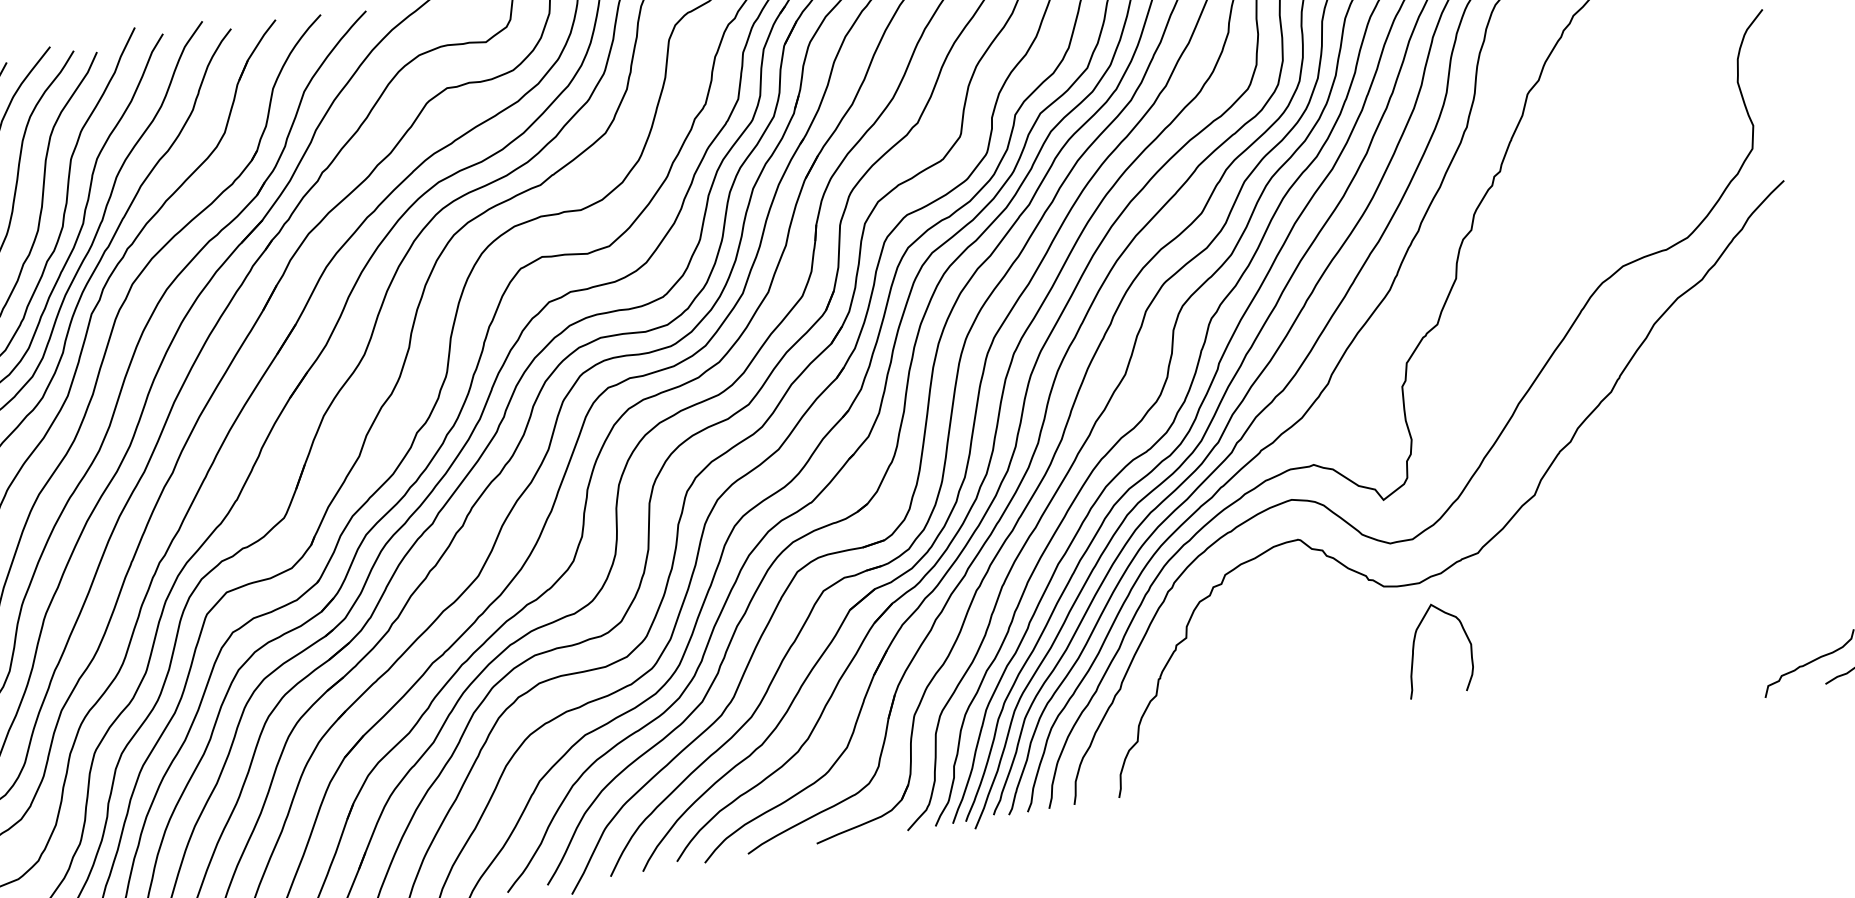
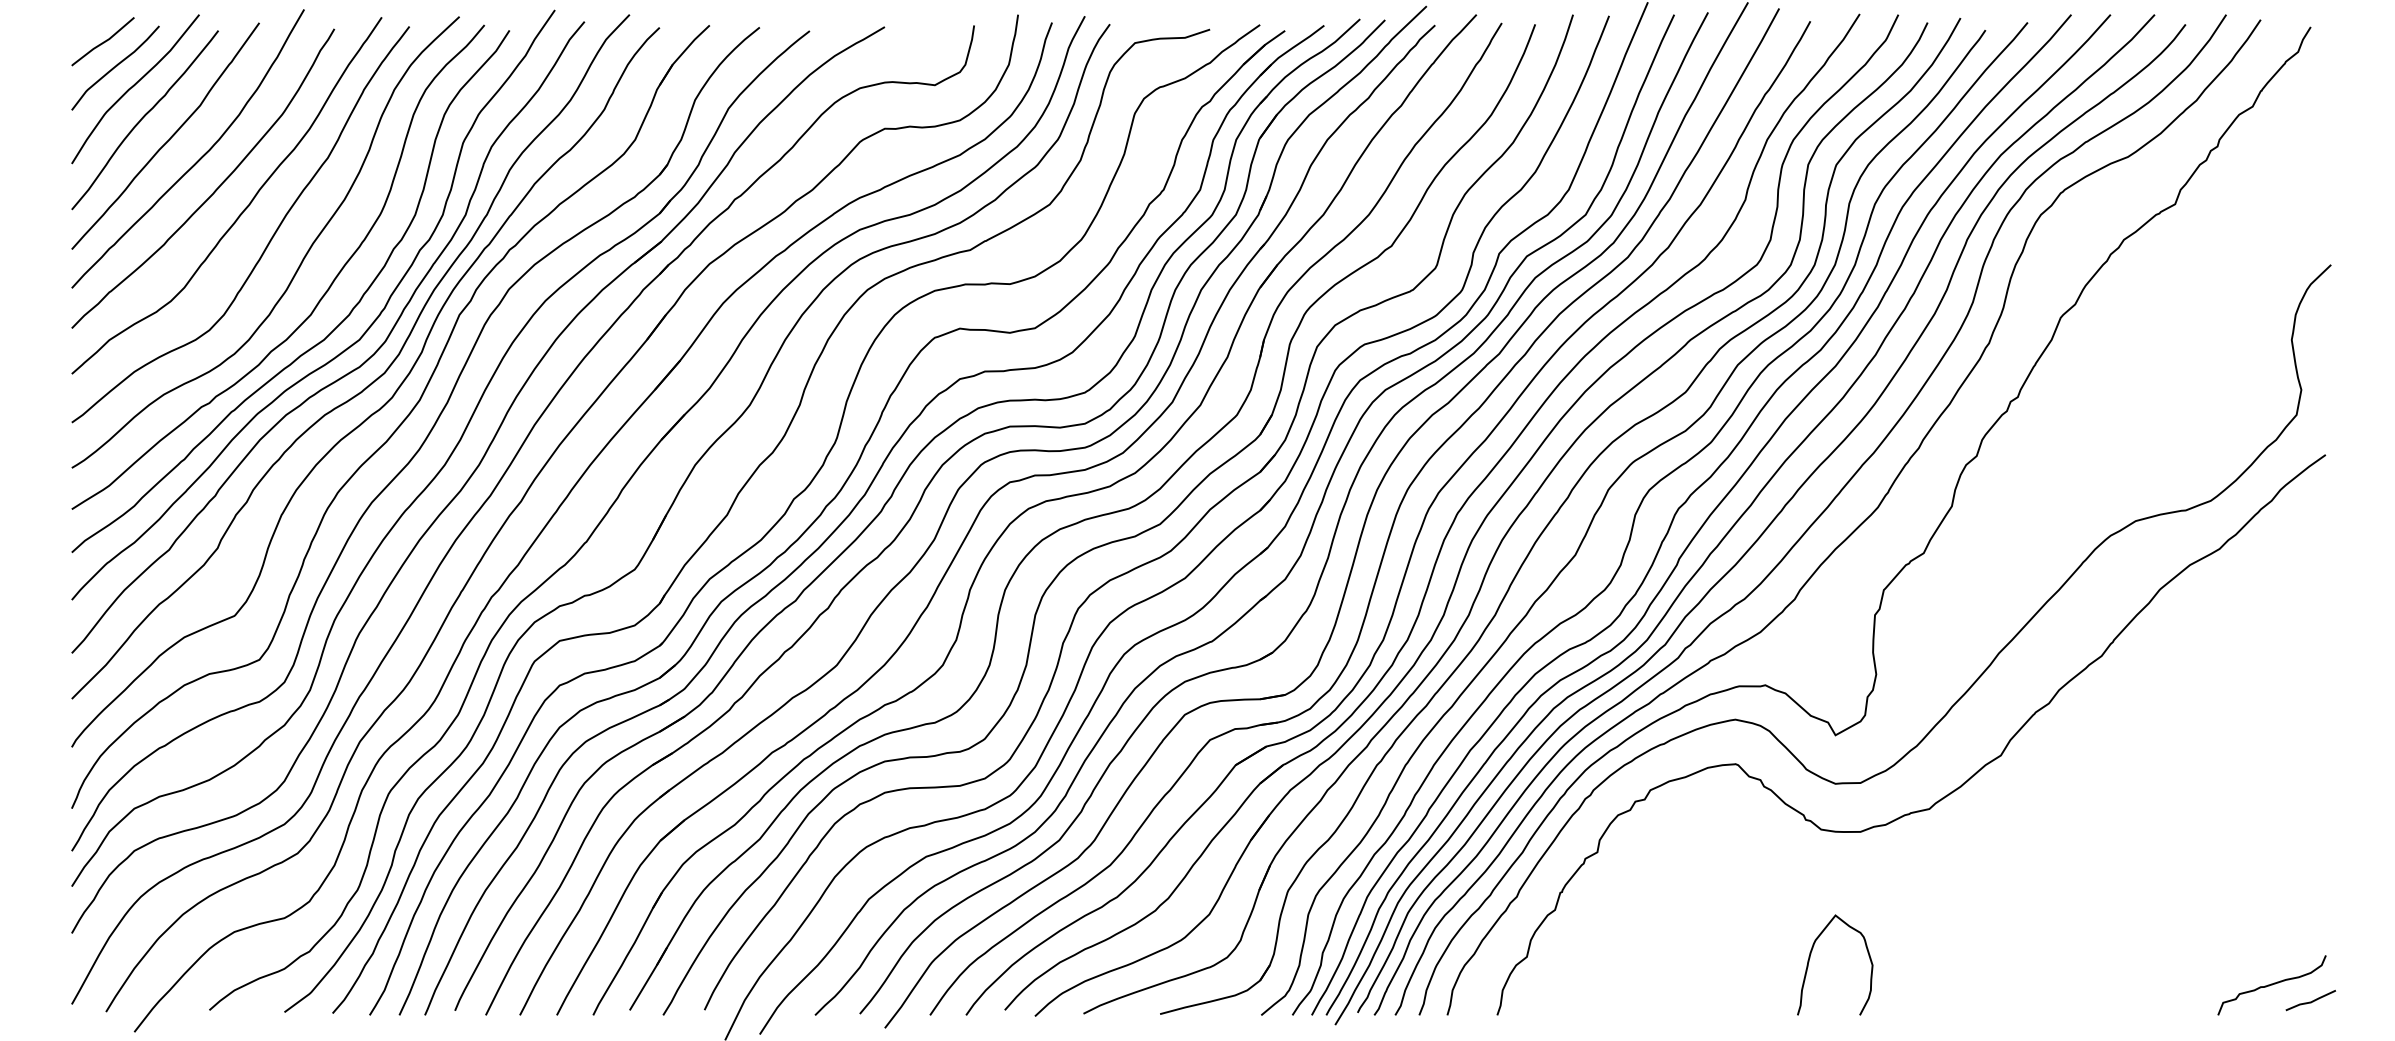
curve: (1414, 646) -> (1810, 958), moved

